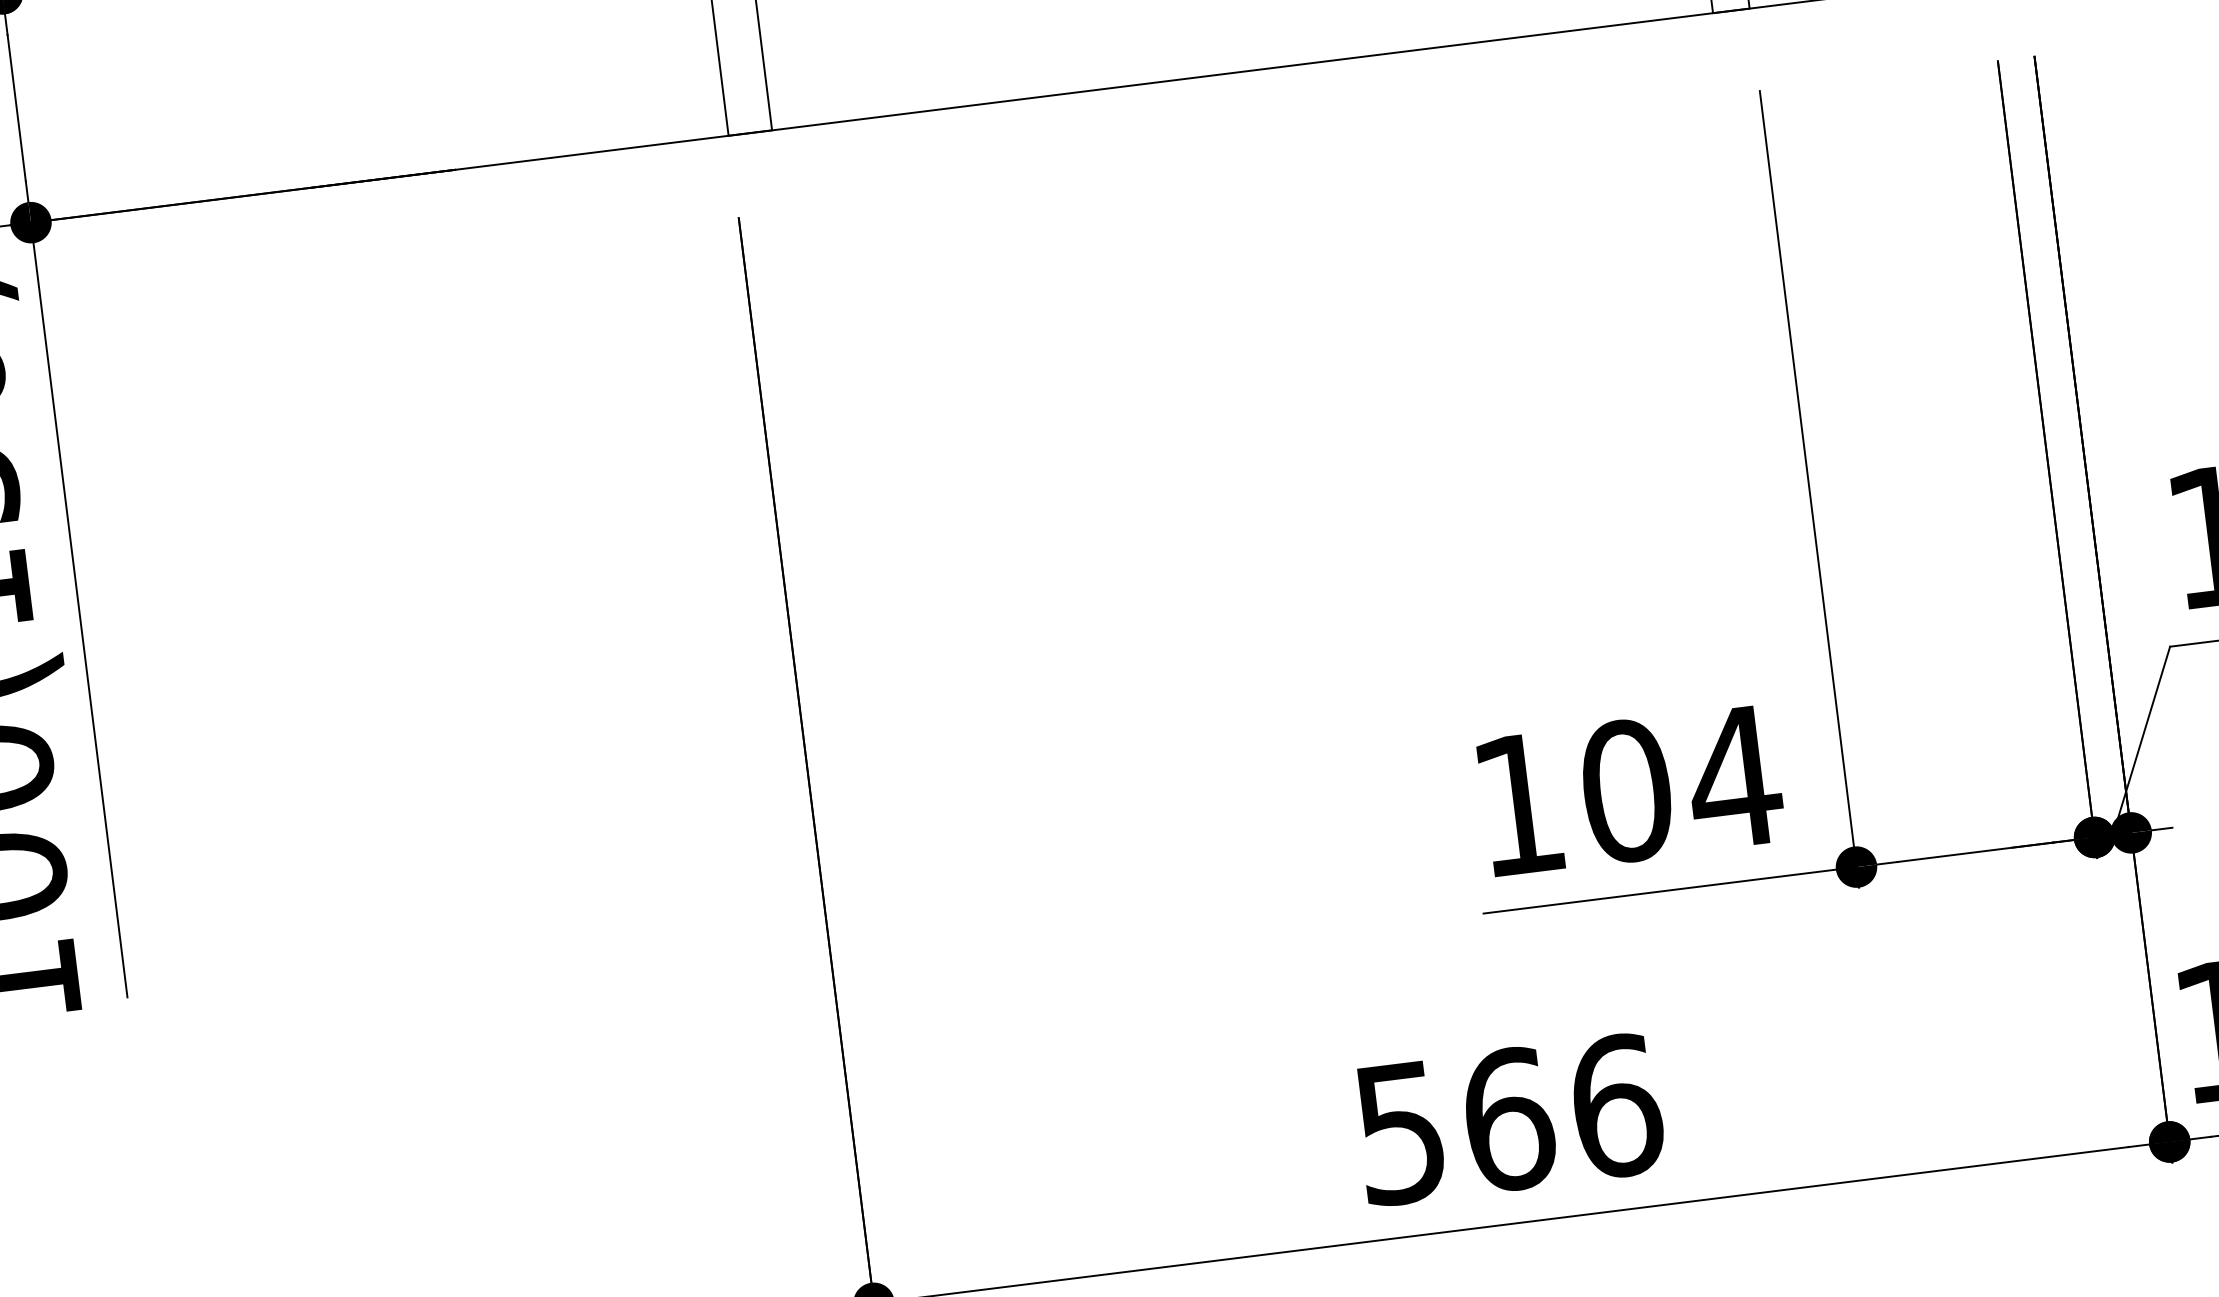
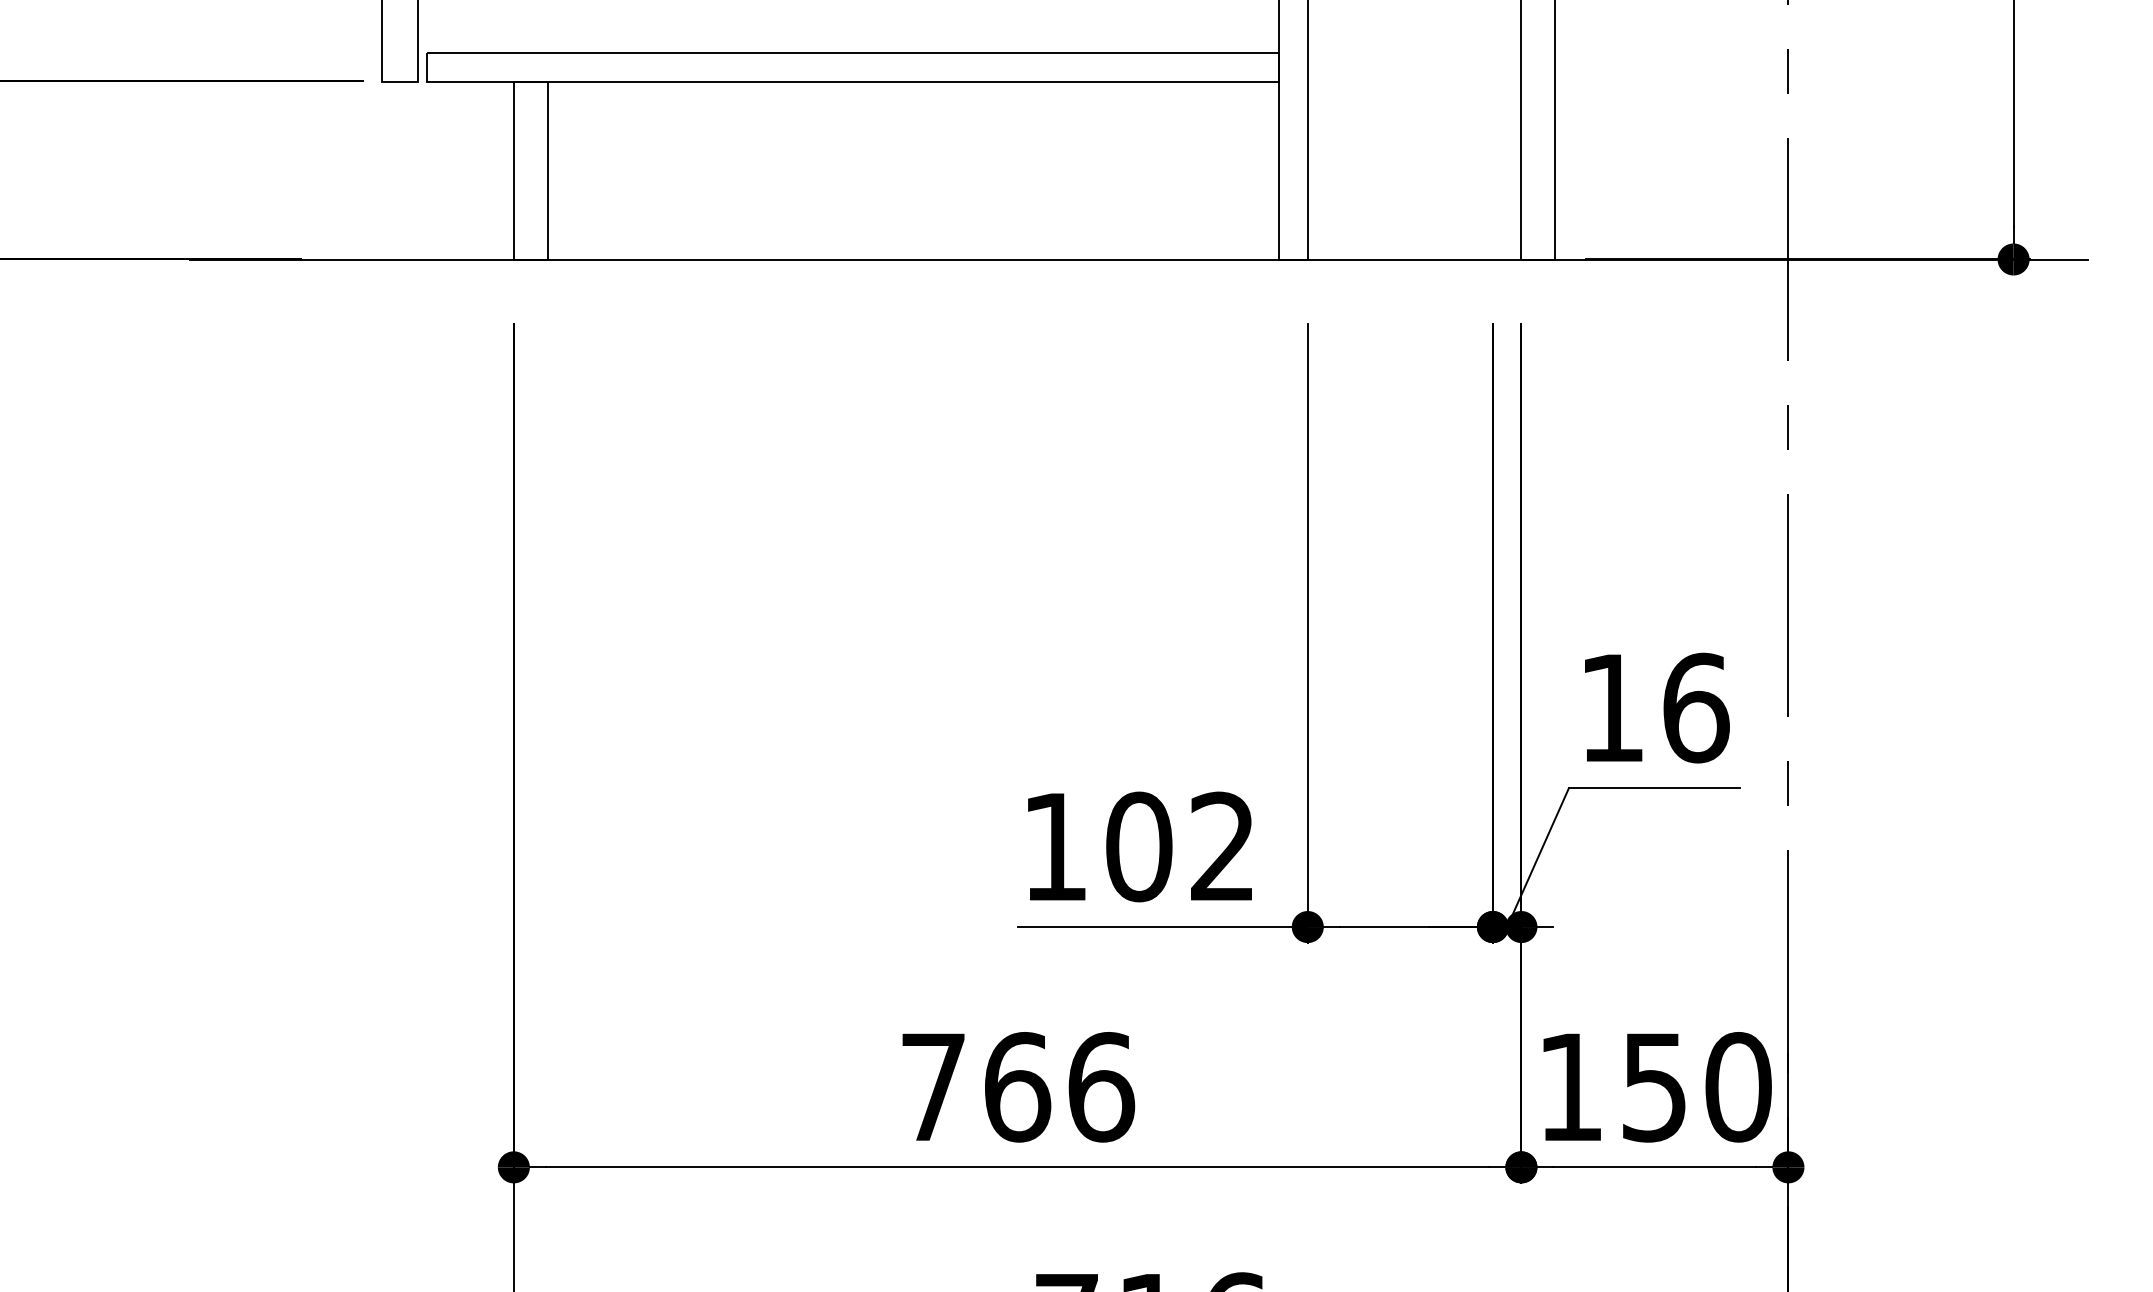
text: (1733, 775) -> (1222, 845), 104 -> 102
text: (1400, 1133) -> (933, 1087), 566 -> 766

